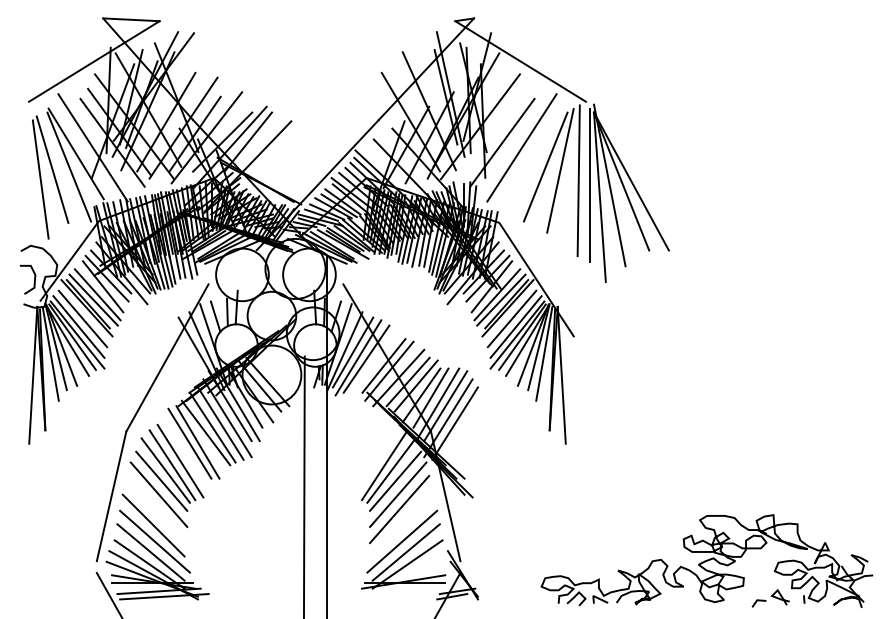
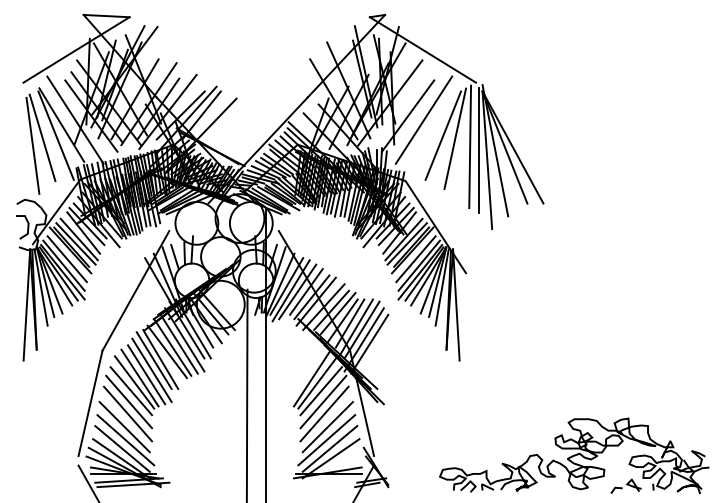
line: (377, 358) -> (306, 291), added
line: (186, 455) -> (151, 370), added
line: (158, 508) -> (128, 413), added
line: (403, 526) -> (327, 427), added

